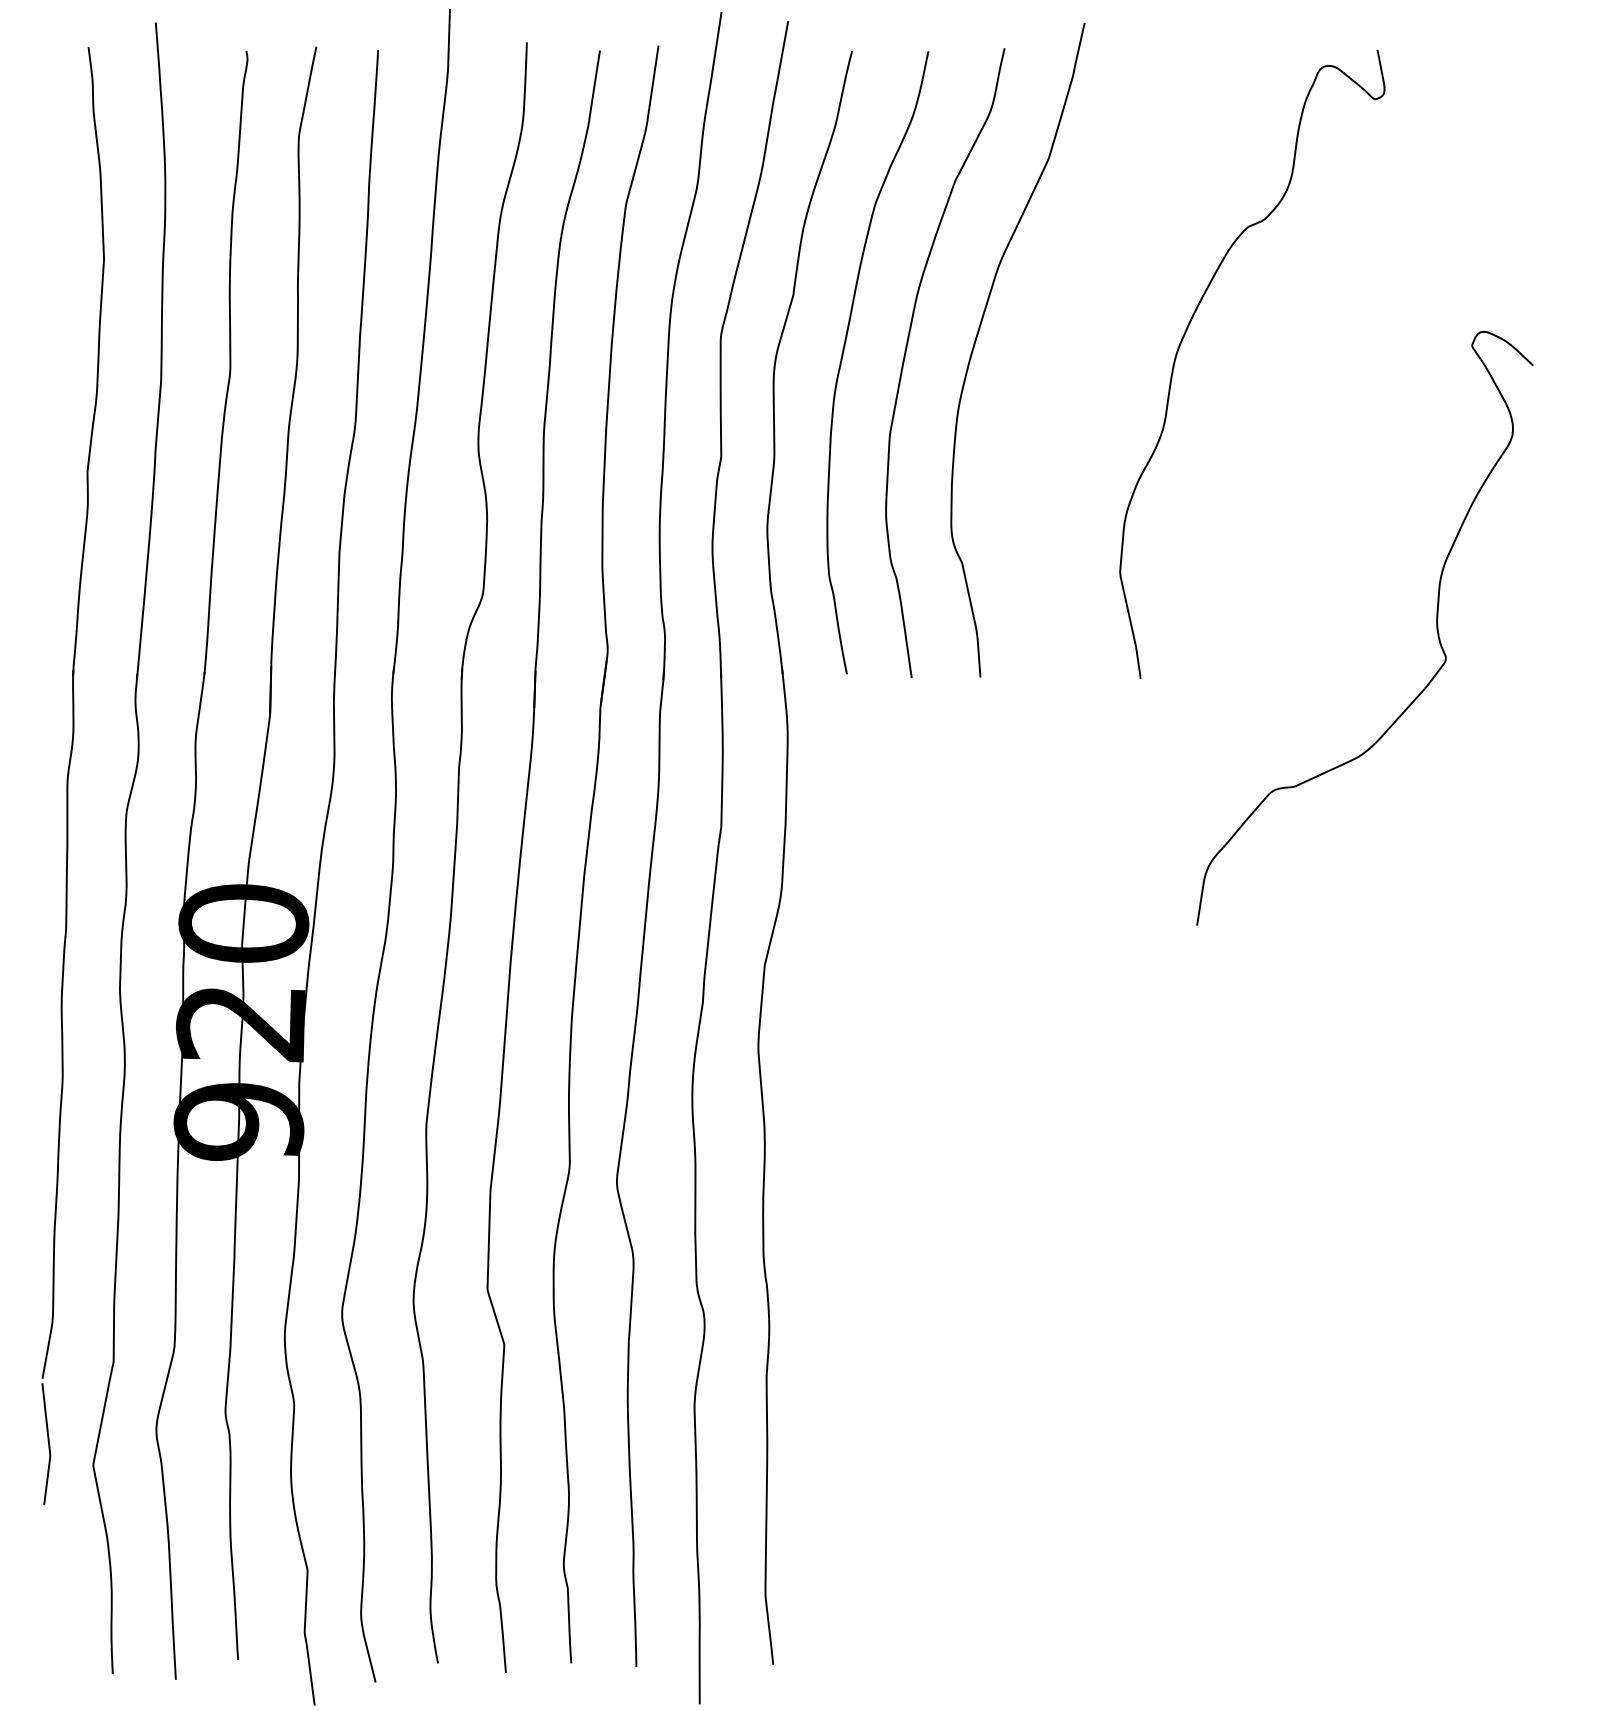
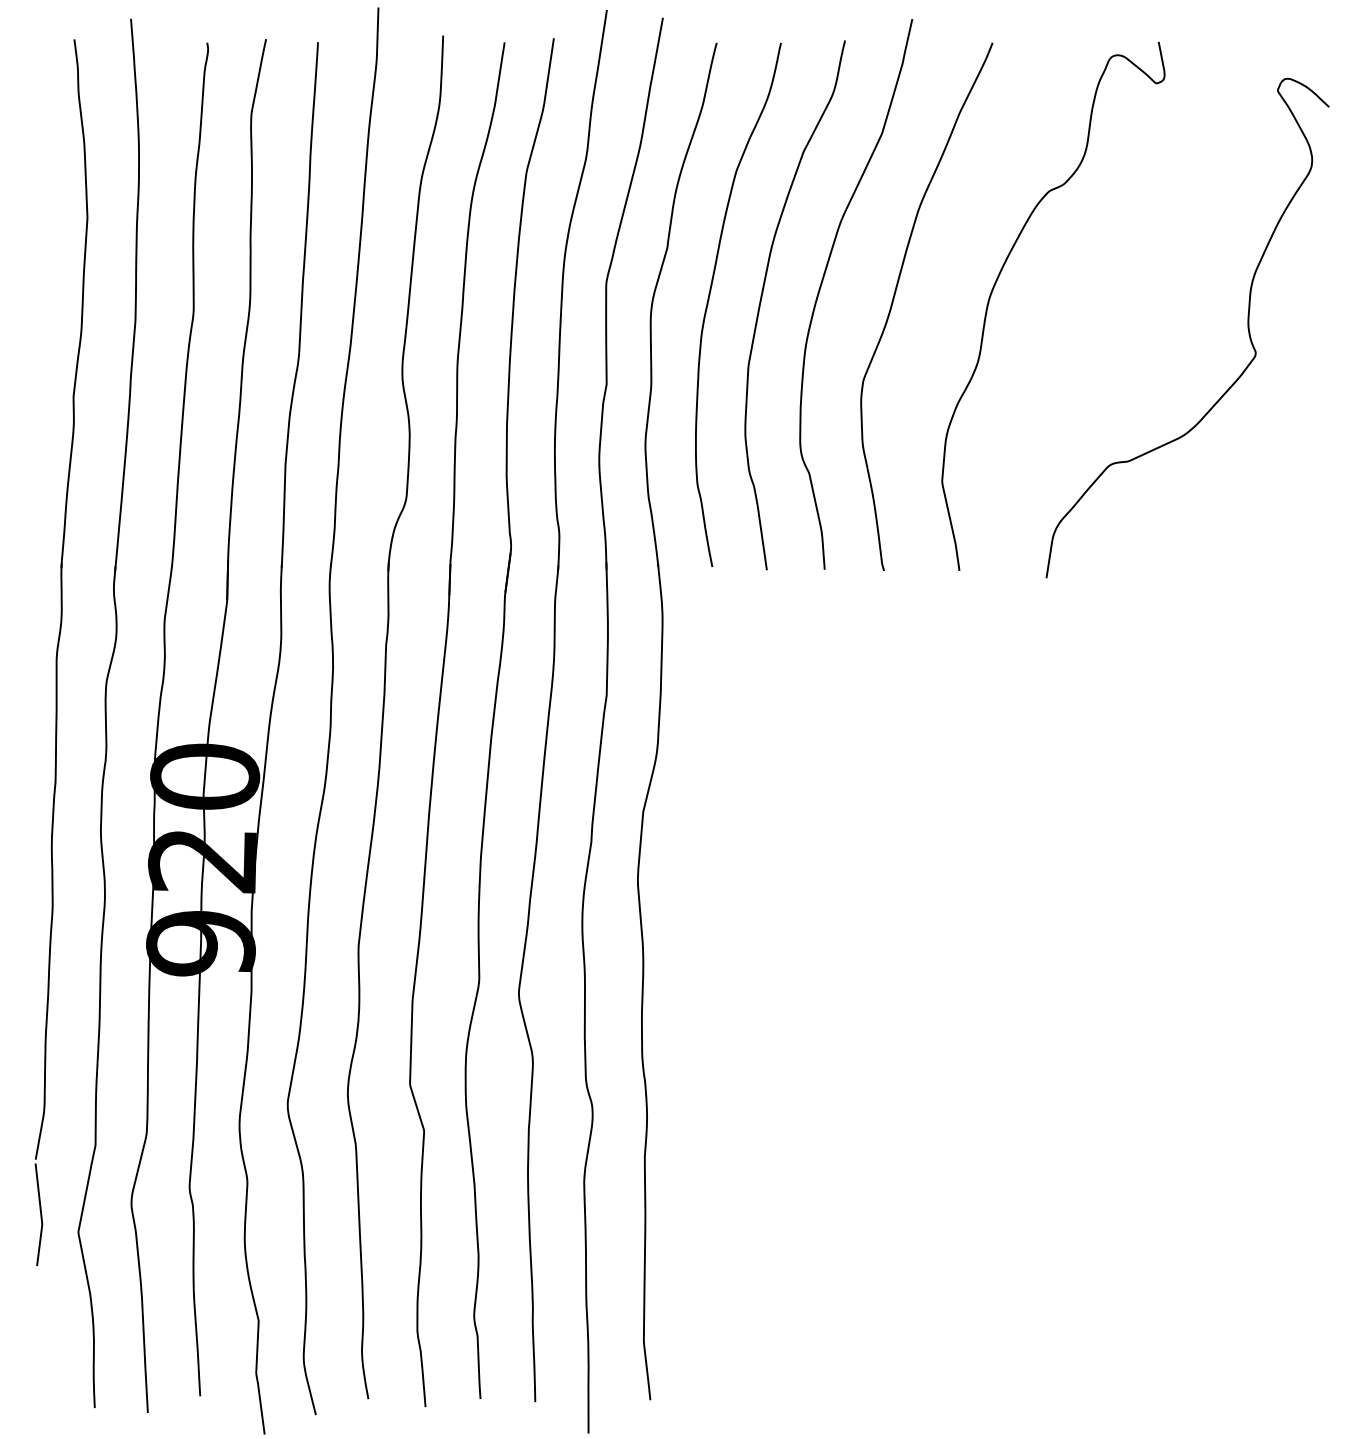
curve: (1063, 355) -> (894, 298), added
curve: (1436, 627) -> (1247, 327), moved

